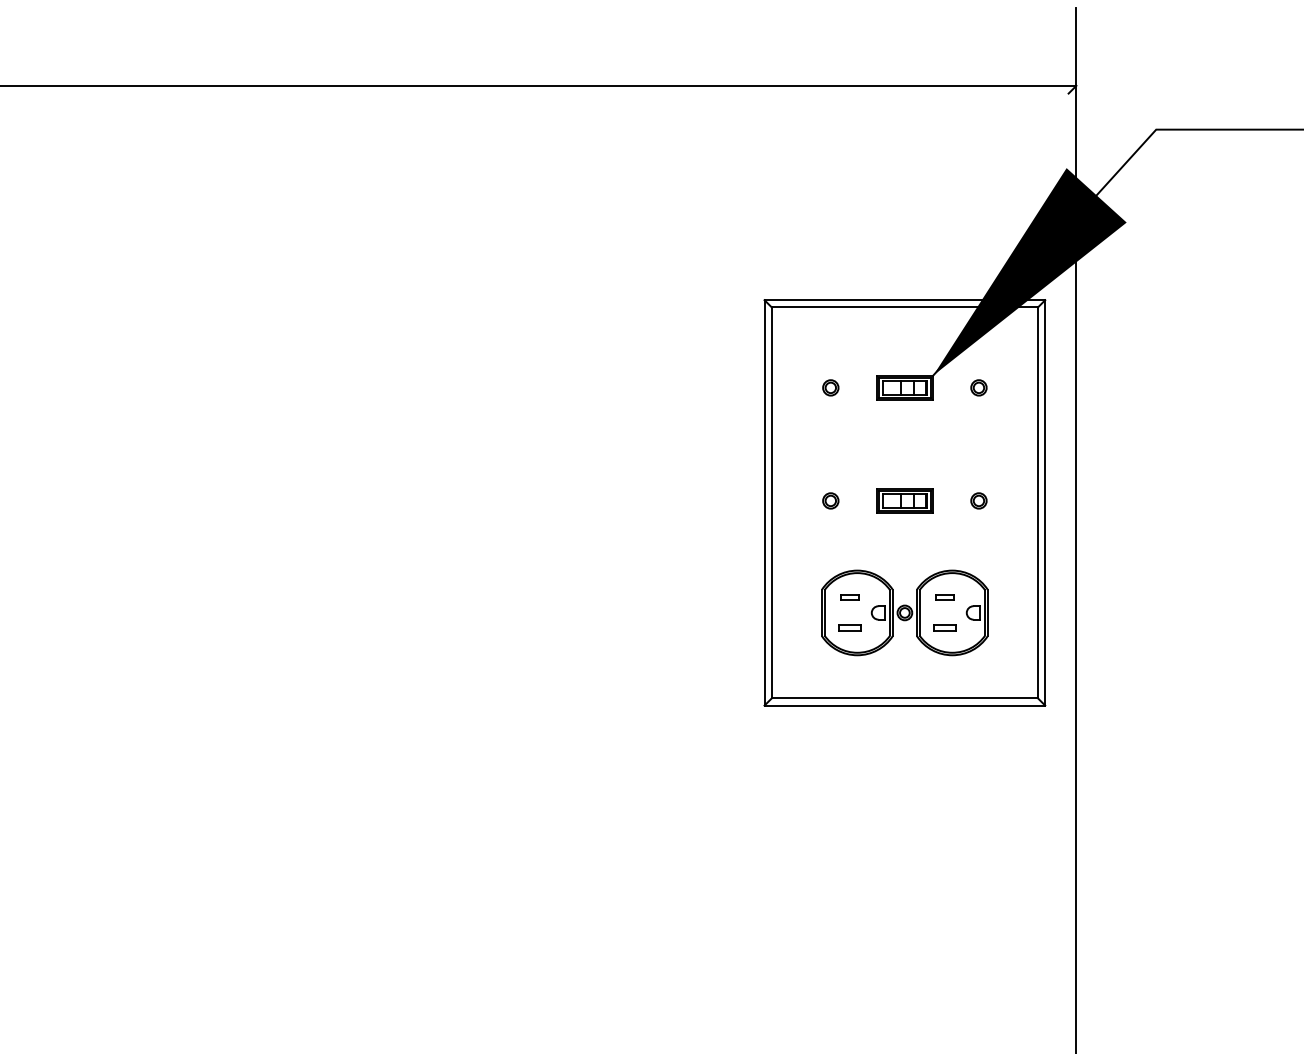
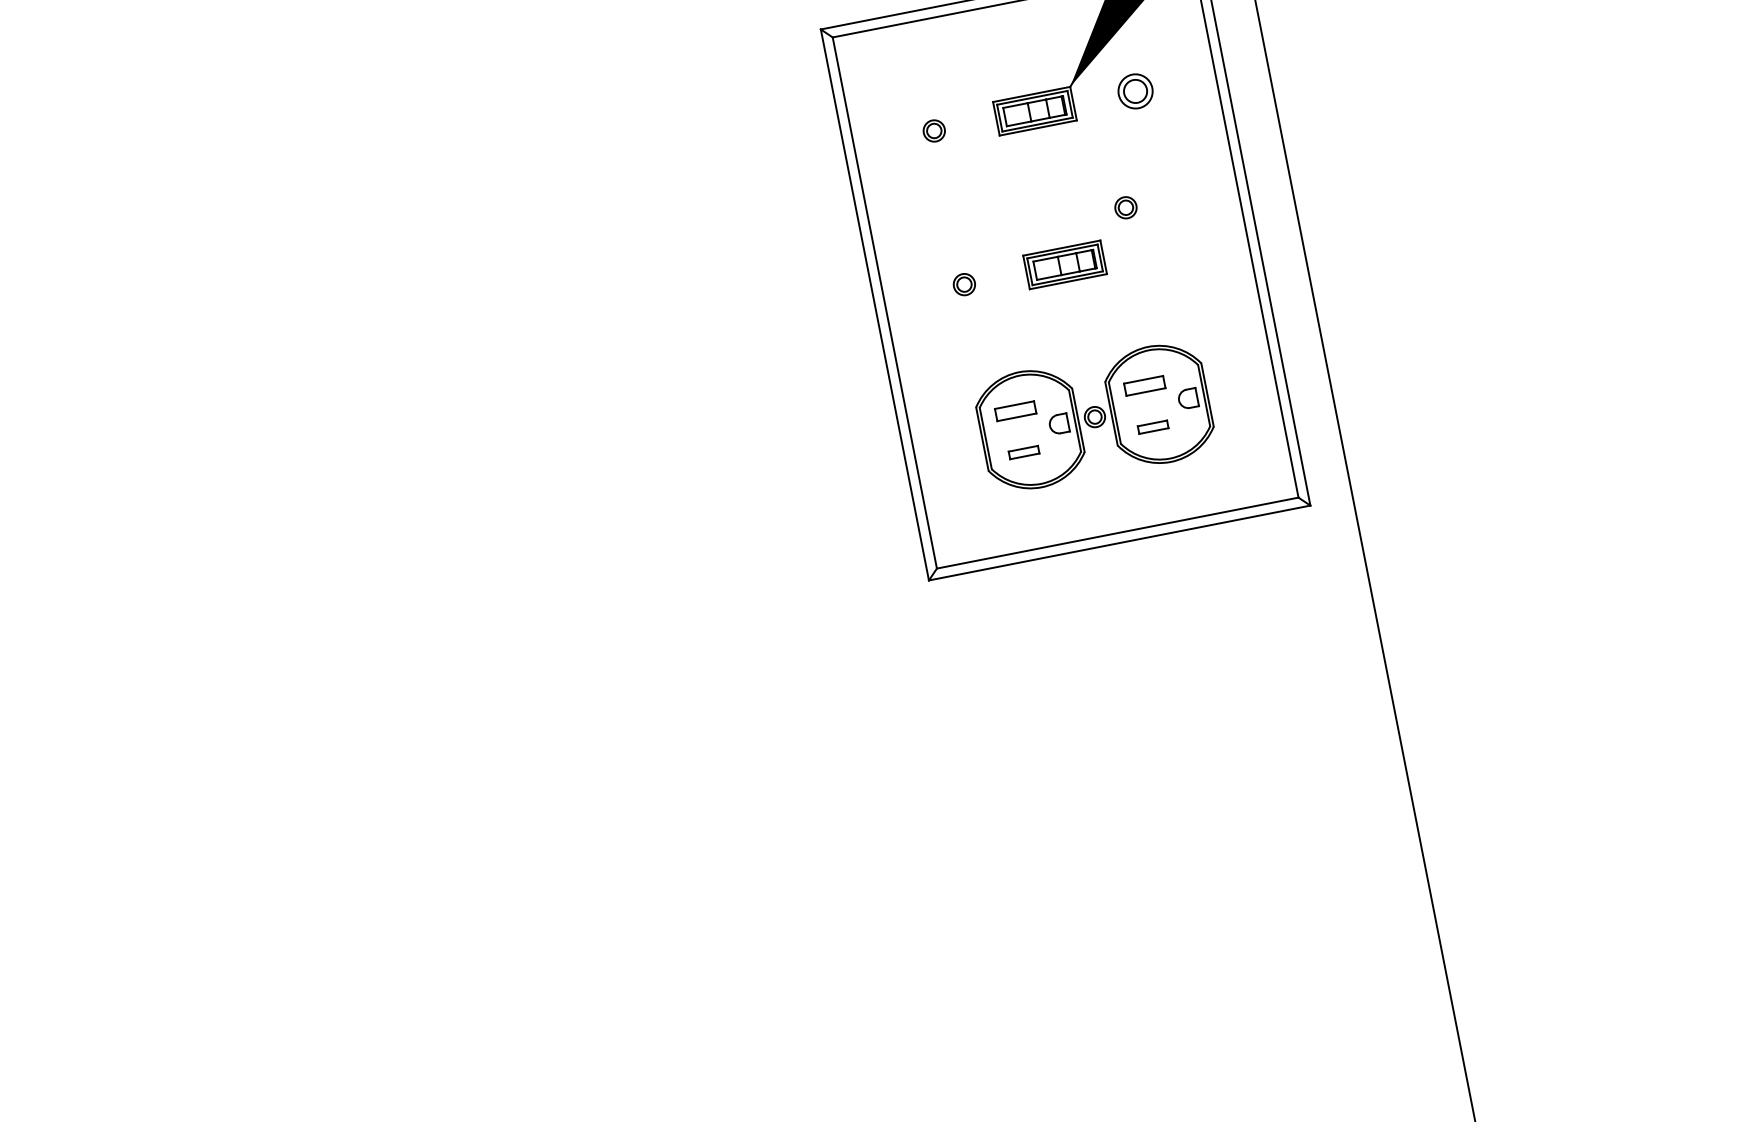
part: (978, 387) -> (1134, 91), size x1.6
part: (978, 500) -> (1125, 207), moved
part: (849, 597) -> (1015, 410), size x1.6
part: (944, 597) -> (1144, 385), size x1.6

